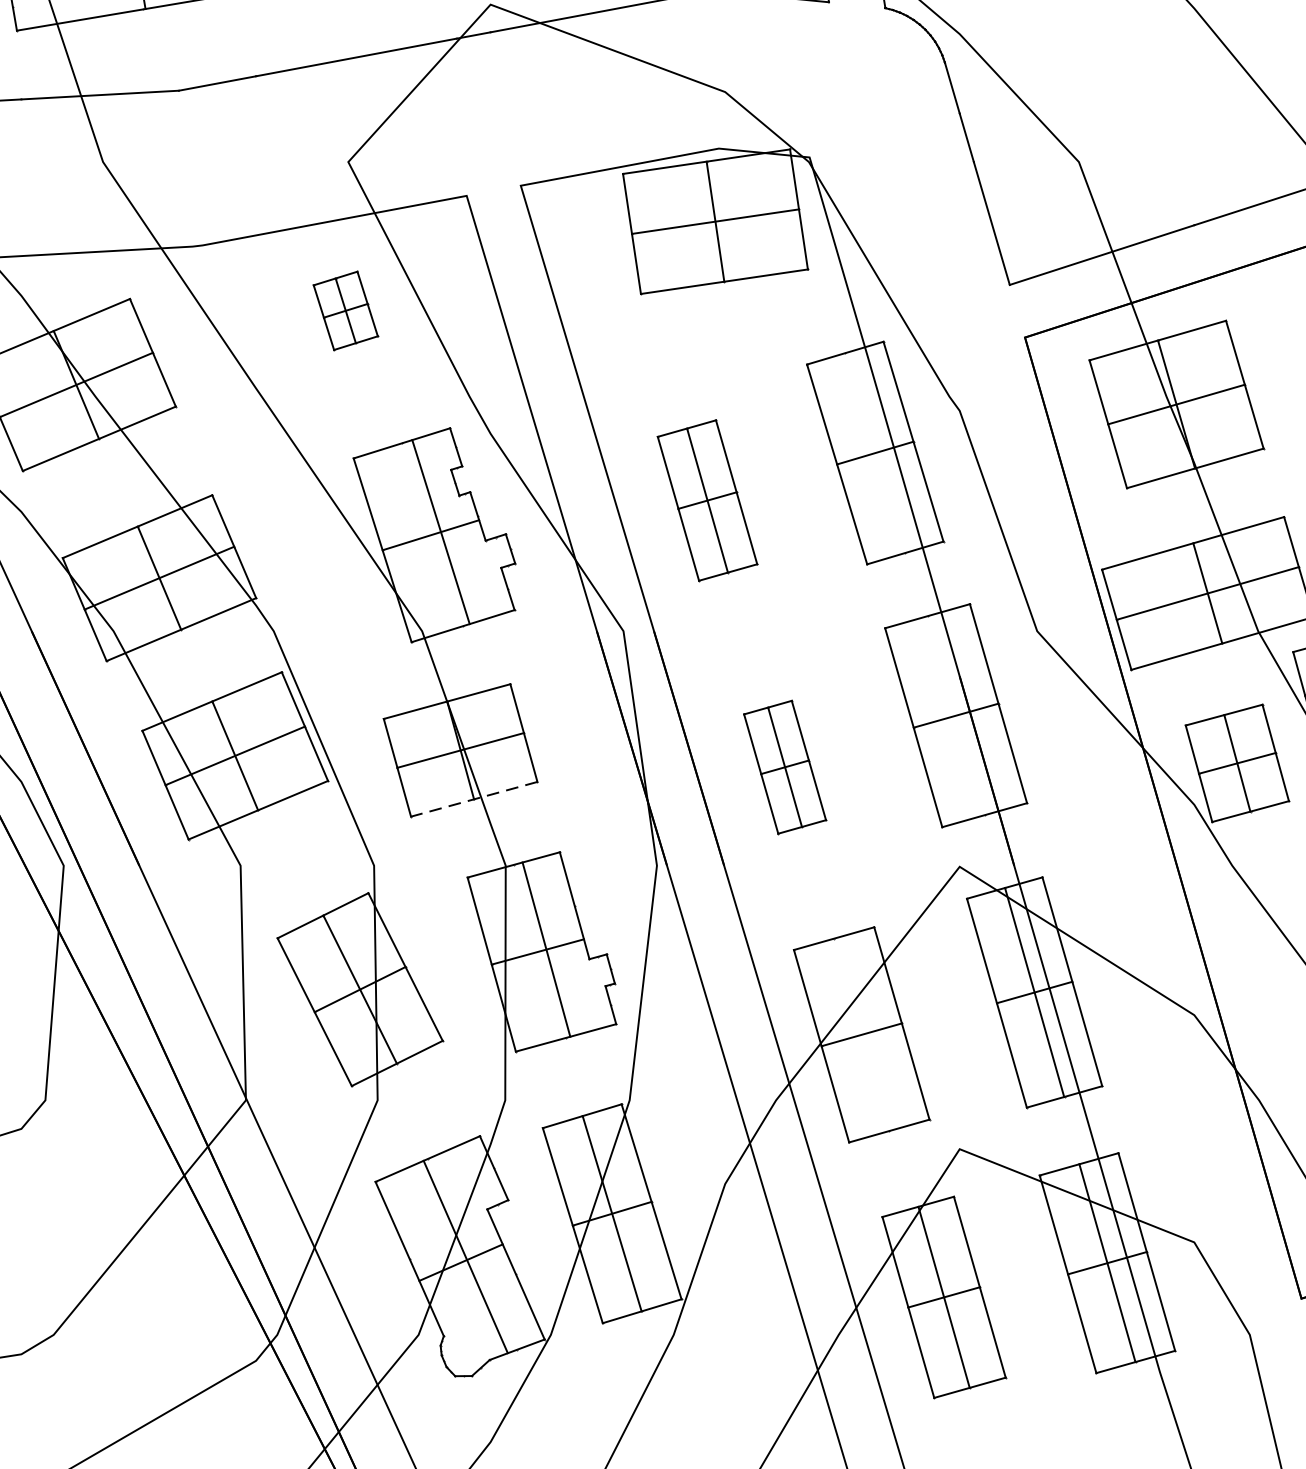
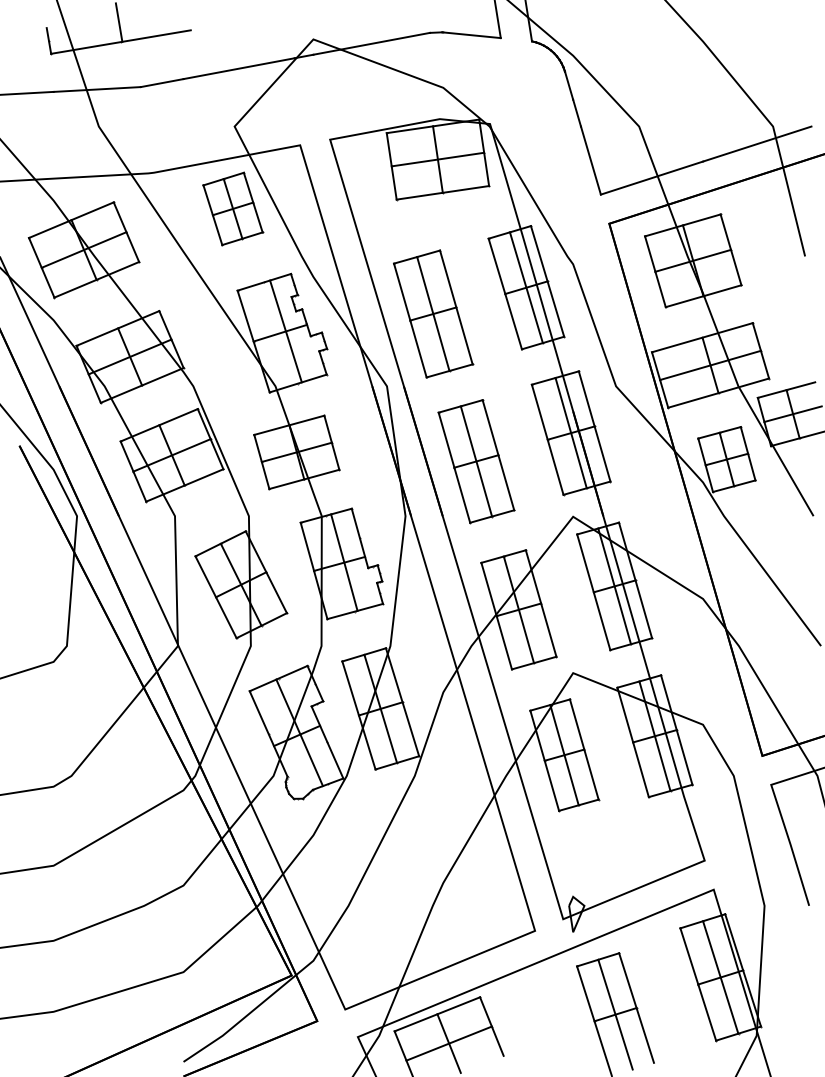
part: (346, 310) -> (233, 208), size x1.67
line: (873, 452) -> (525, 287), added
part: (707, 499) -> (433, 313), size x1.43
line: (954, 714) -> (570, 432), added
part: (785, 766) -> (476, 461), size x1.67
line: (472, 799) -> (303, 479), dashed -> solid
line: (860, 1034) -> (518, 609), added

